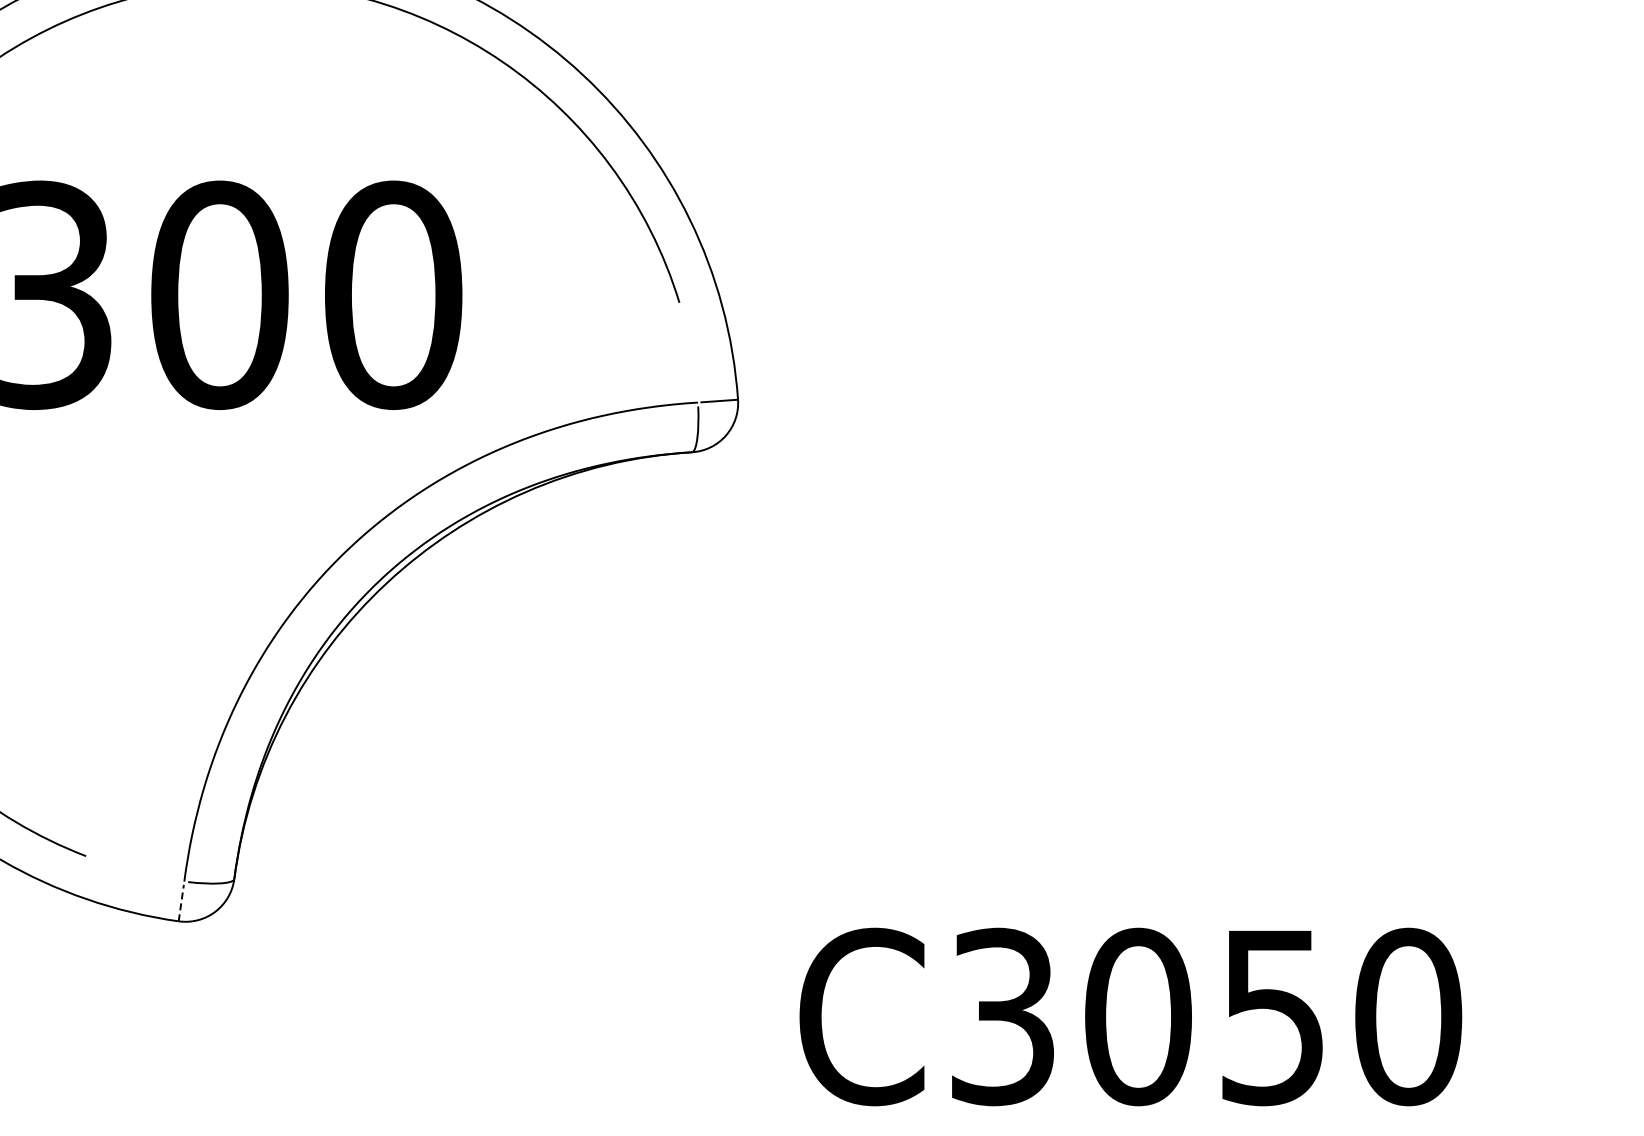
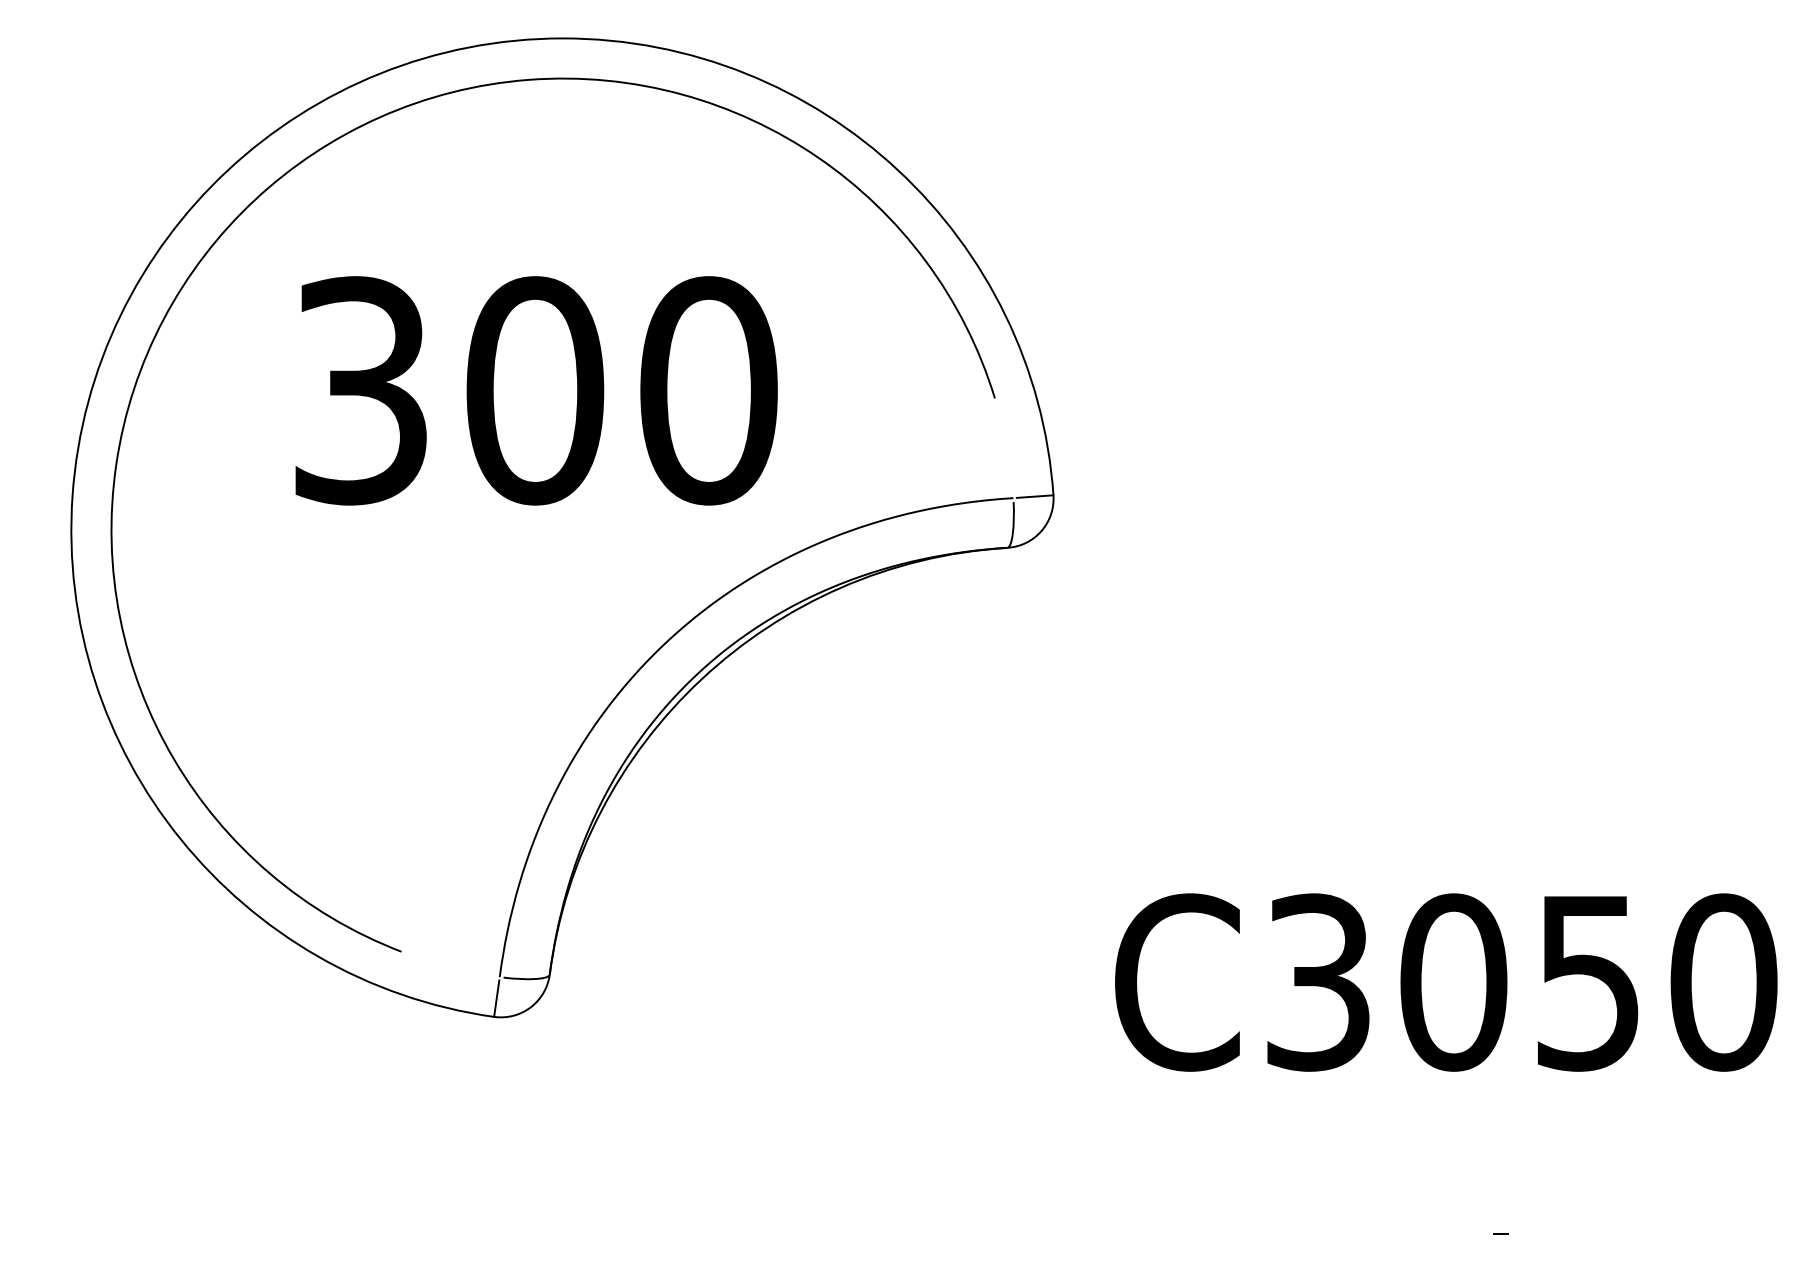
line: (181, 902) -> (496, 998), dashed -> solid
text: (1131, 1016) -> (1446, 982), moved

